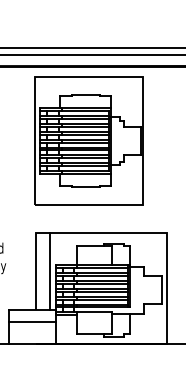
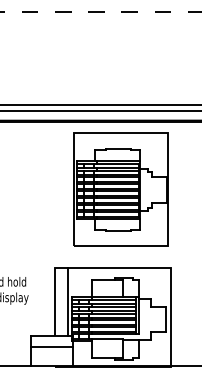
part: (88, 140) -> (120, 189), moved

